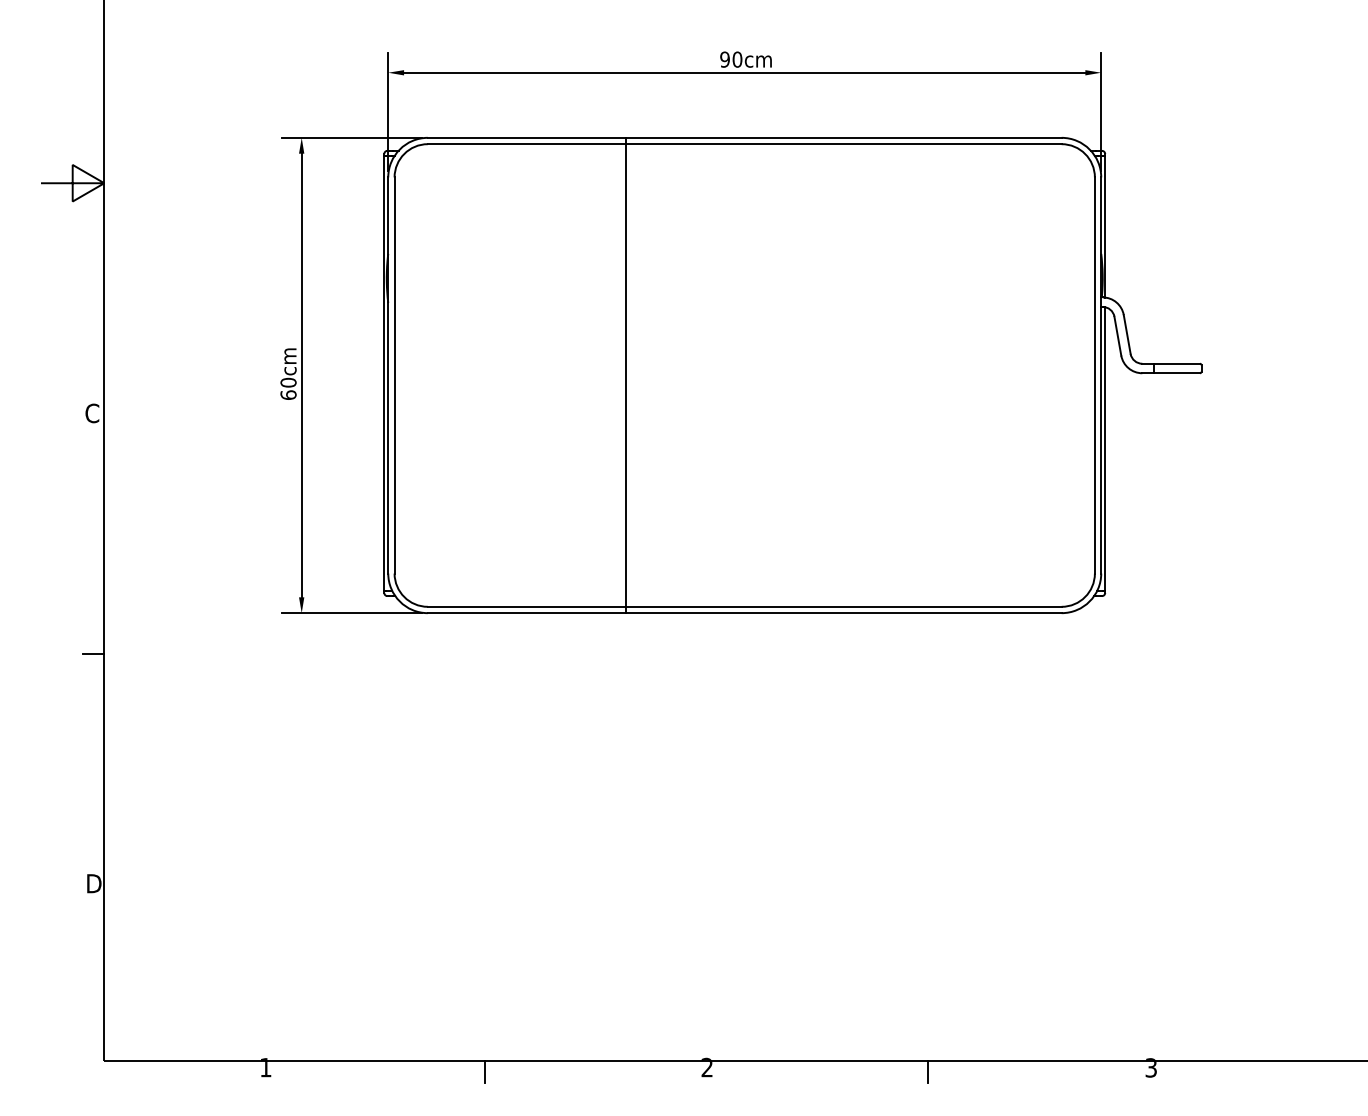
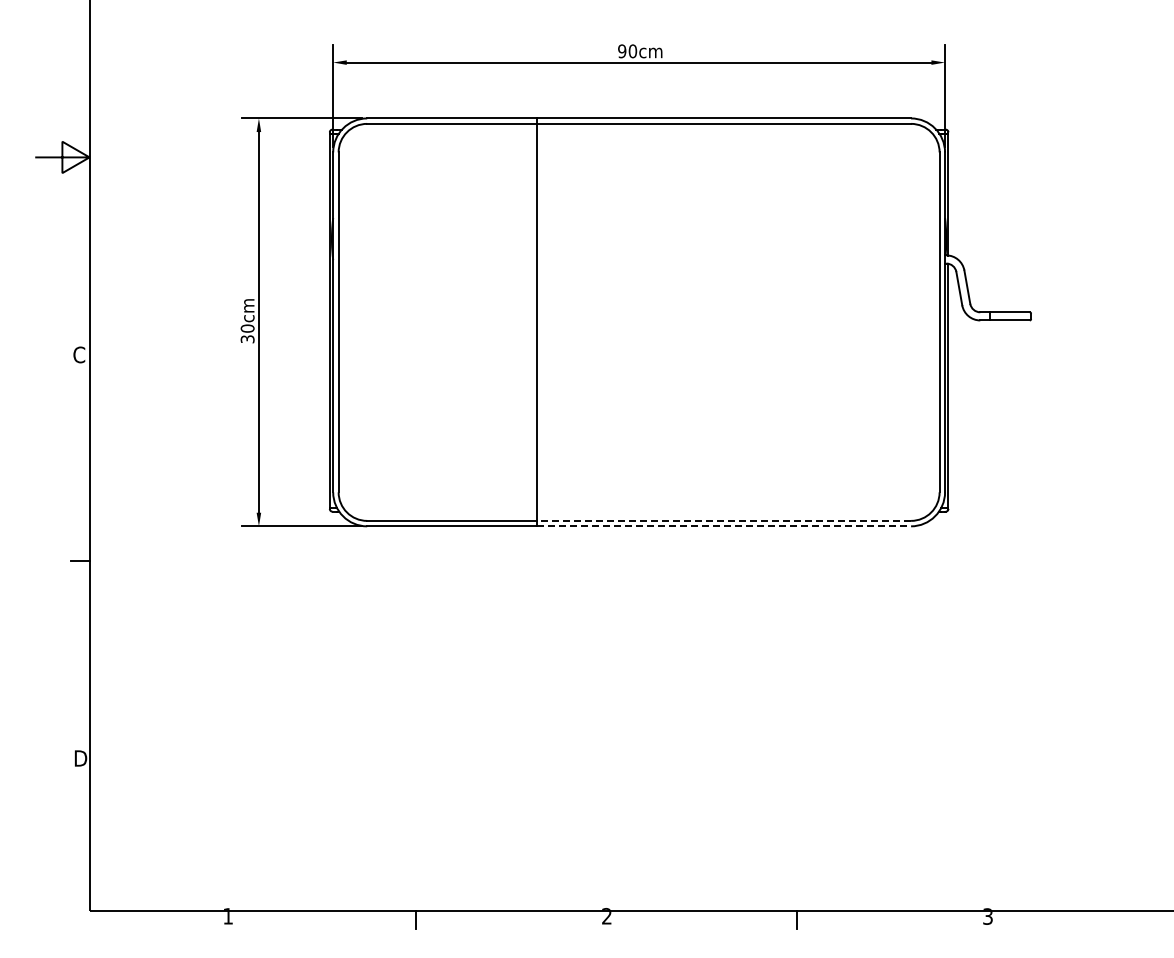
text: (288, 395) -> (247, 339), 60cm -> 30cm
line: (844, 606) -> (724, 520), solid -> dashed
line: (844, 613) -> (724, 526), solid -> dashed

